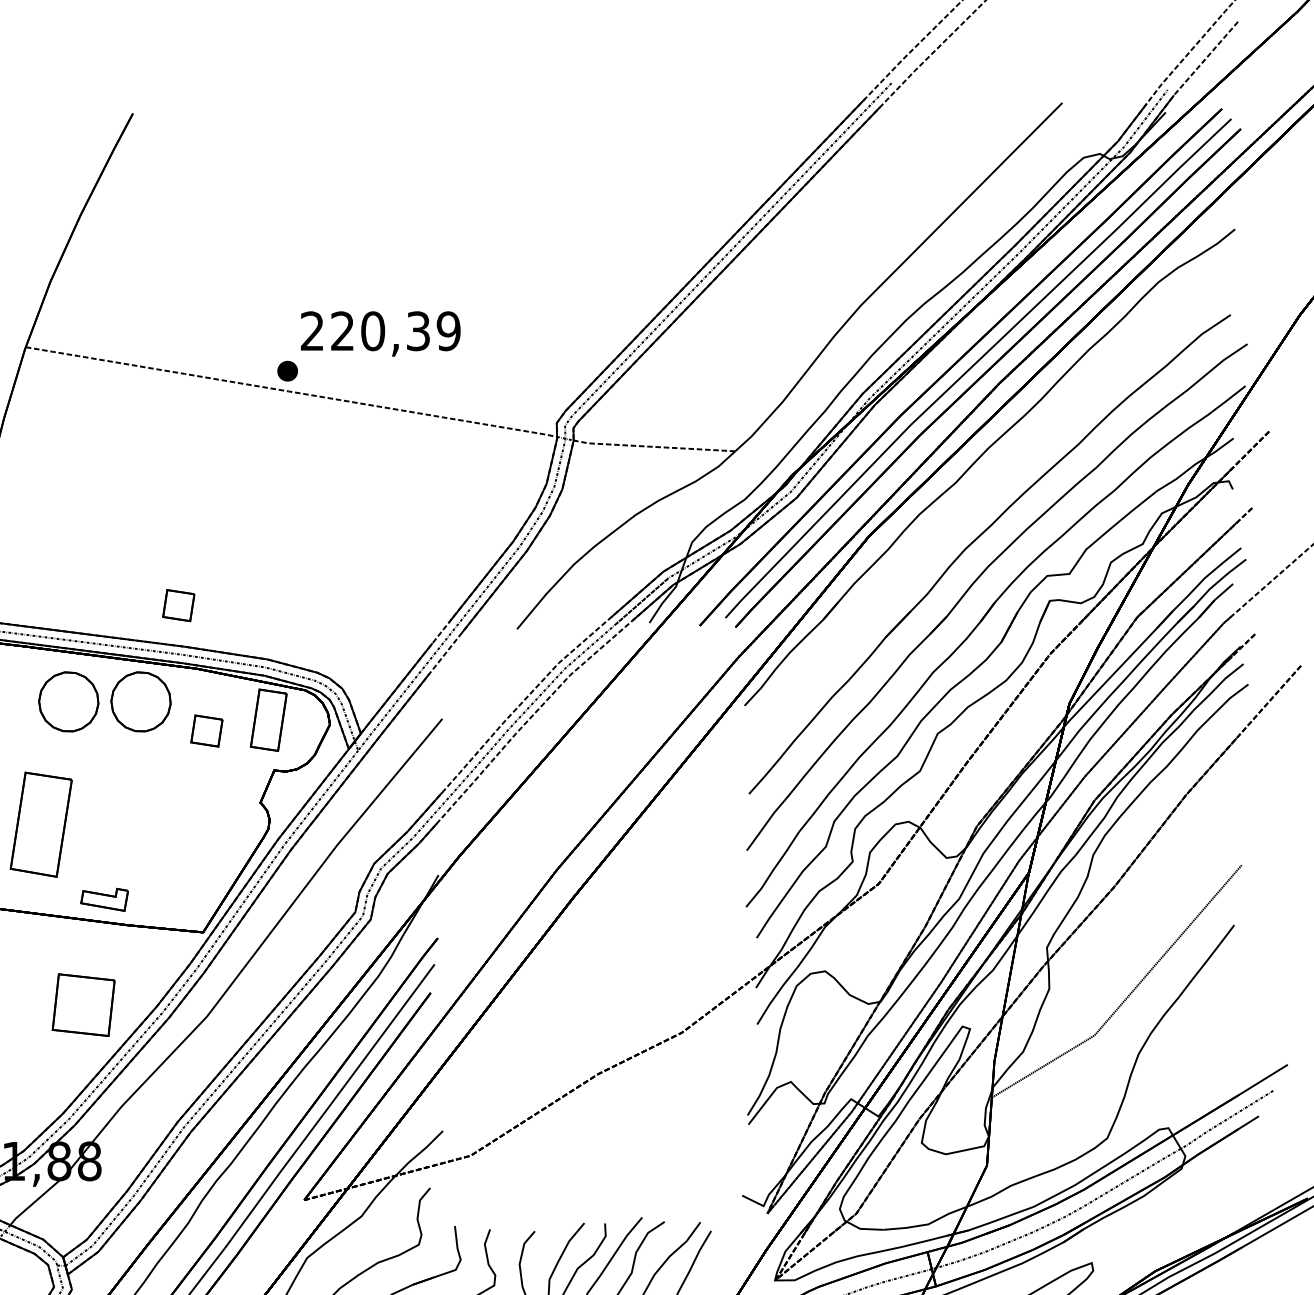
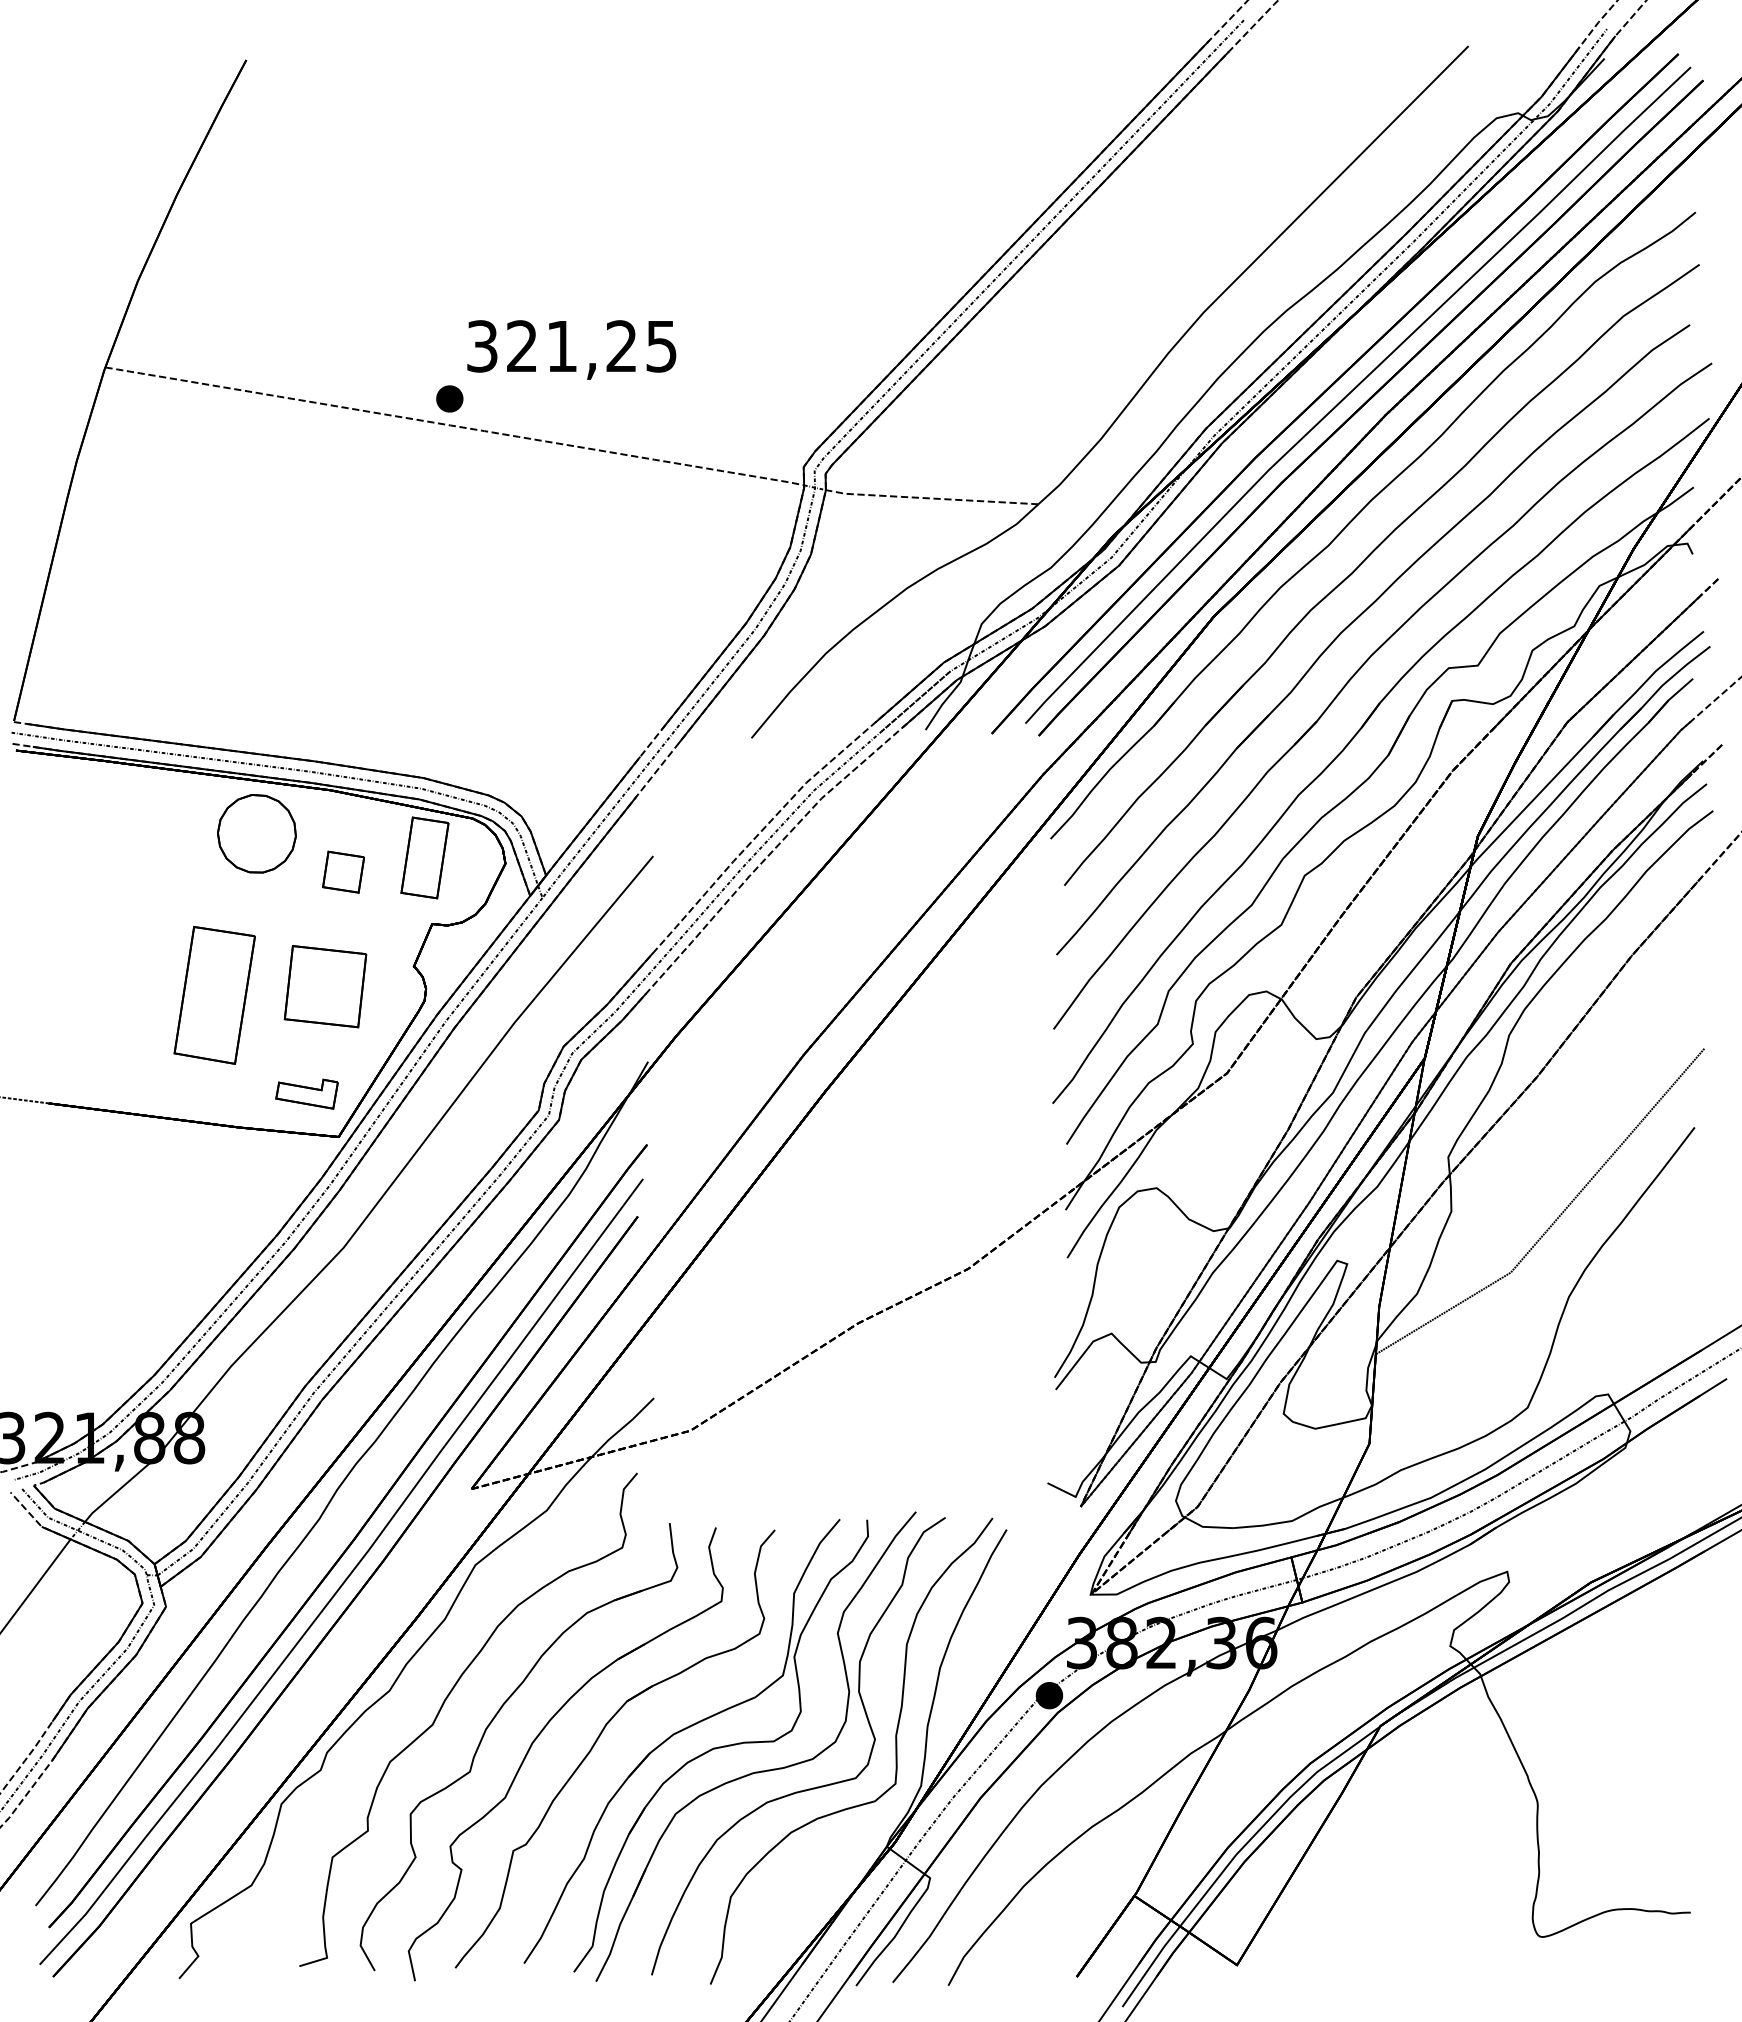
text: (380, 331) -> (572, 346), 220,39 -> 321,25
part: (984, 493) -> (1366, 559), added
part: (178, 605) -> (306, 706), removed
part: (68, 701) -> (161, 833), removed
part: (41, 824) -> (214, 995), moved
part: (104, 899) -> (306, 1093), moved
part: (83, 1005) -> (325, 986), moved

